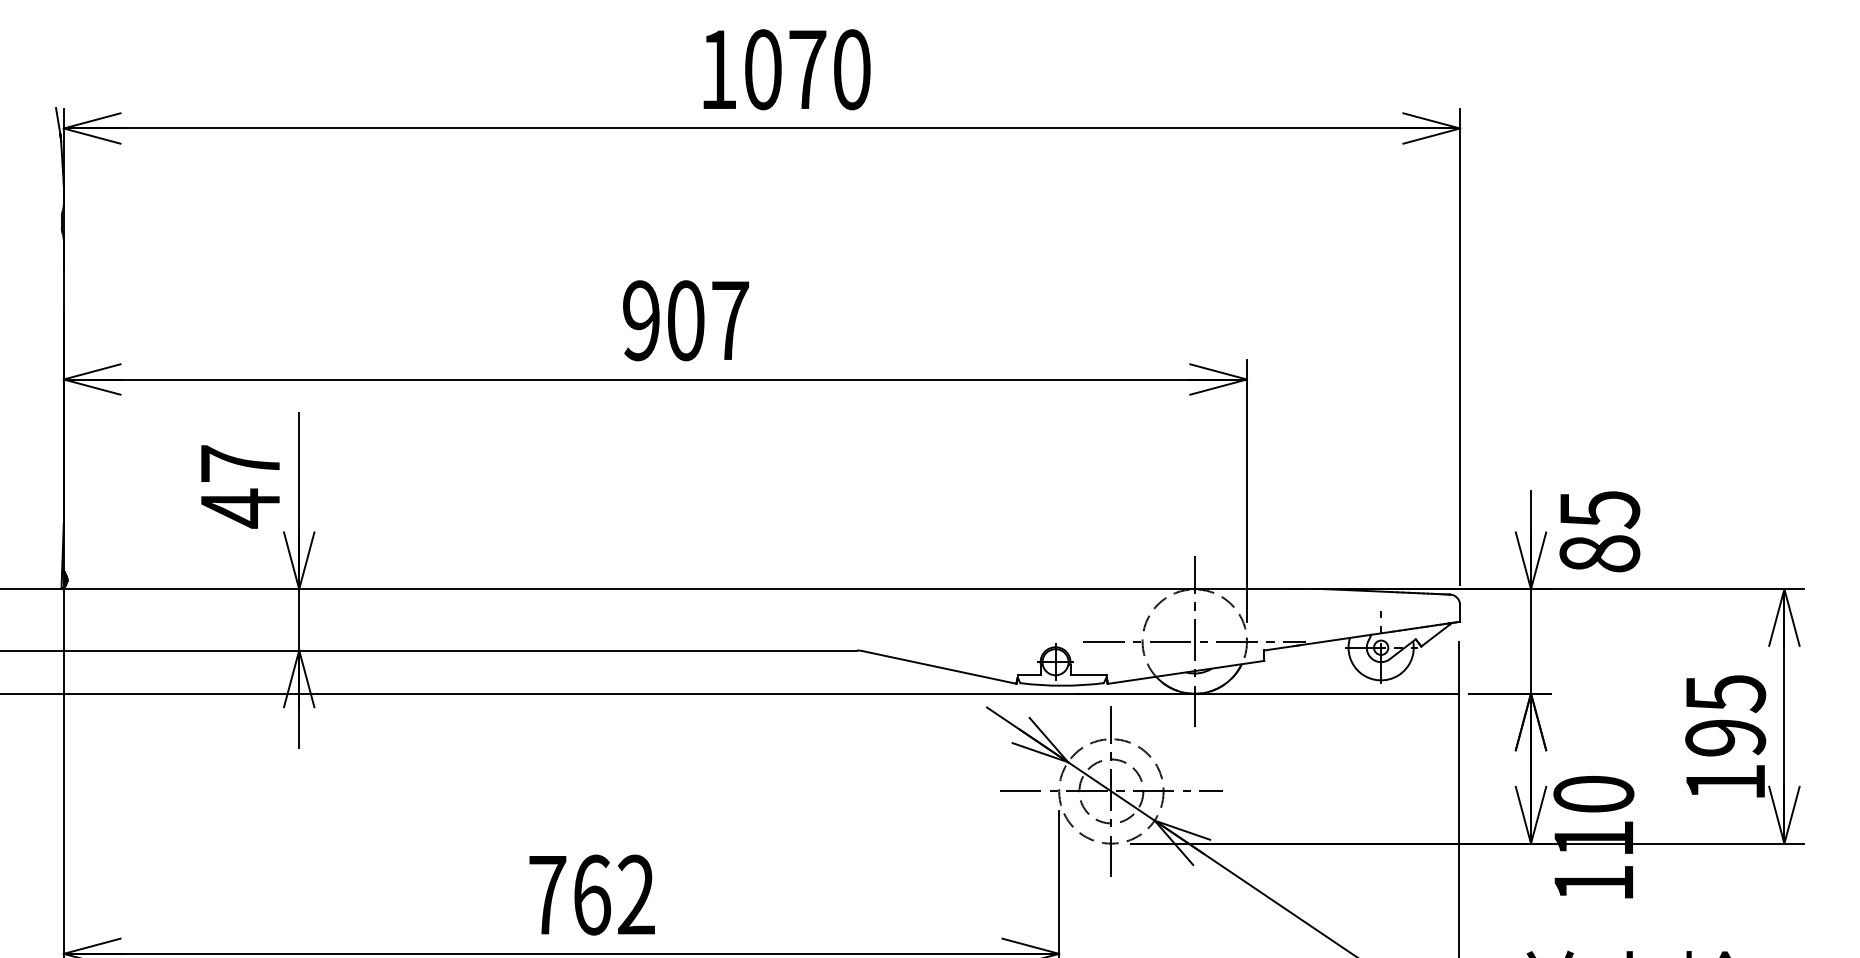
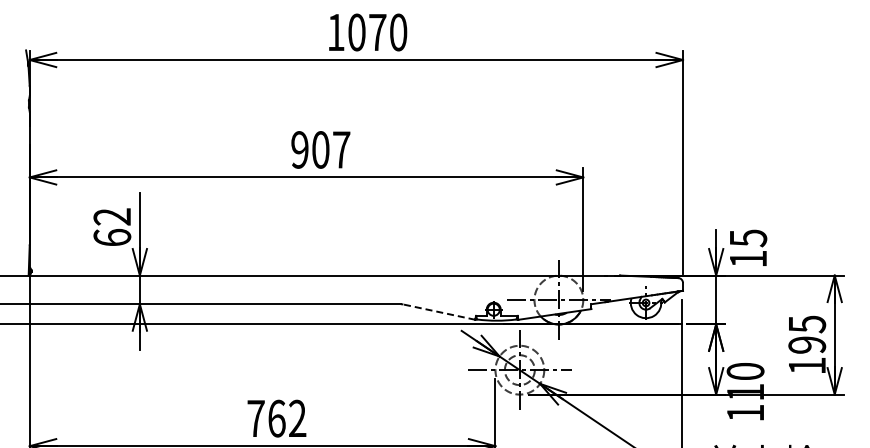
text: (240, 486) -> (112, 227), 47 -> 62
text: (1600, 552) -> (748, 258), 85 -> 15
line: (939, 668) -> (439, 312), solid -> dashed

